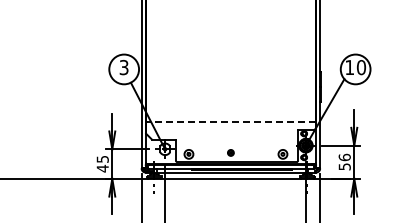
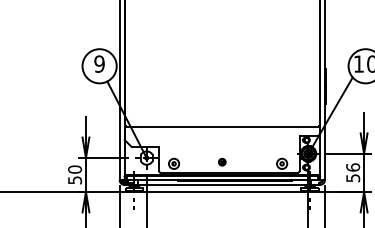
text: (123, 67) -> (98, 64), 3 -> 9
line: (230, 122) -> (221, 127), dashed -> solid
text: (102, 163) -> (74, 174), 45 -> 50

